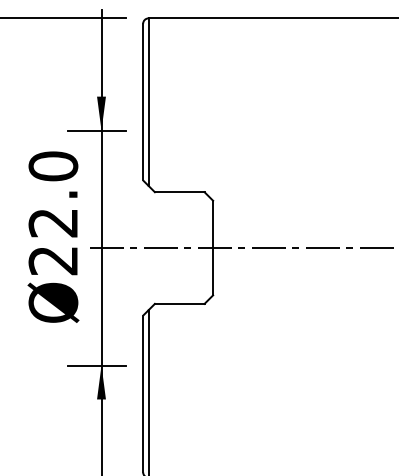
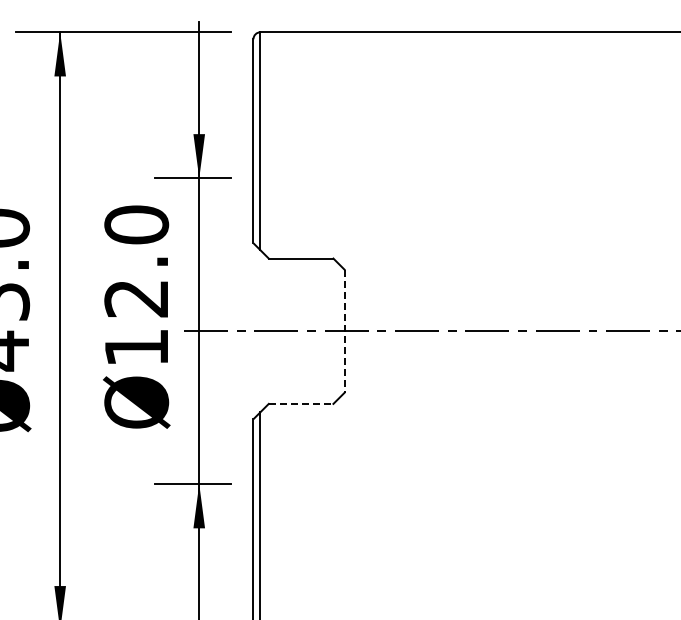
line: (213, 248) -> (344, 331), solid -> dashed
text: (52, 261) -> (135, 348), Ø22.0 -> Ø12.0
line: (180, 303) -> (301, 403), solid -> dashed

